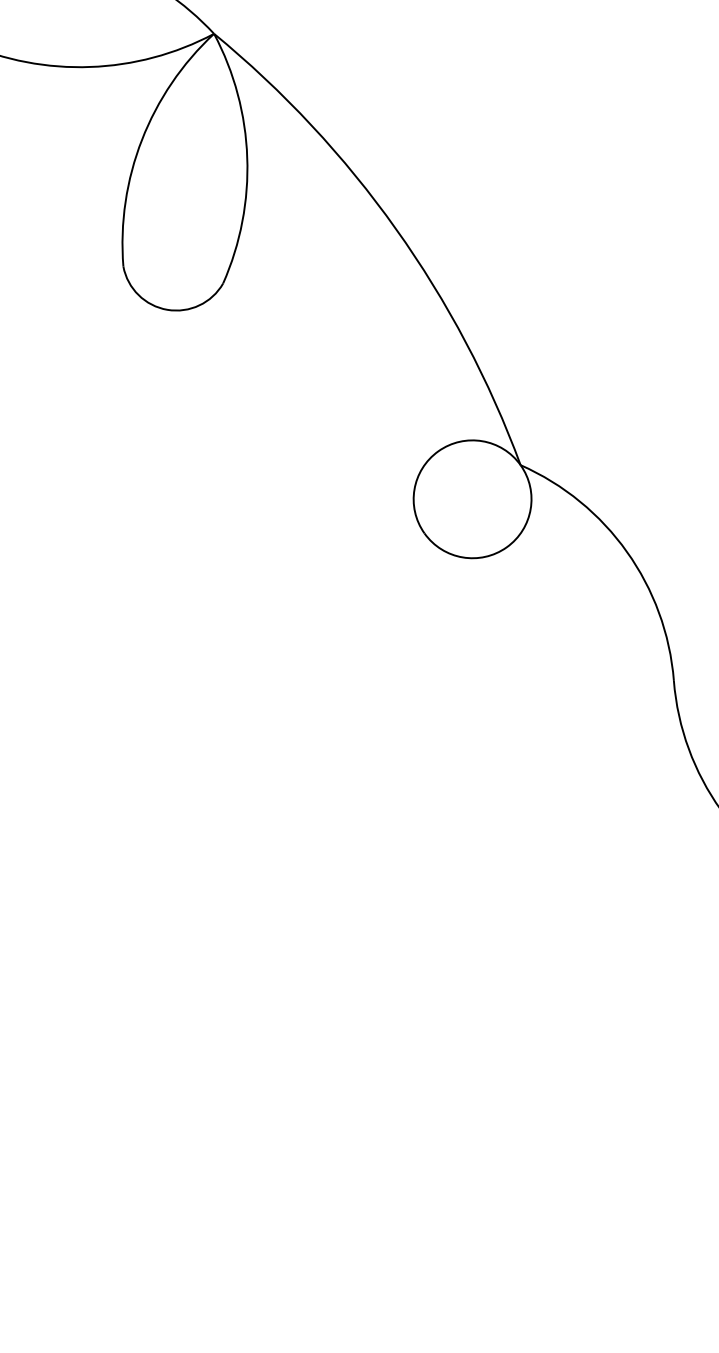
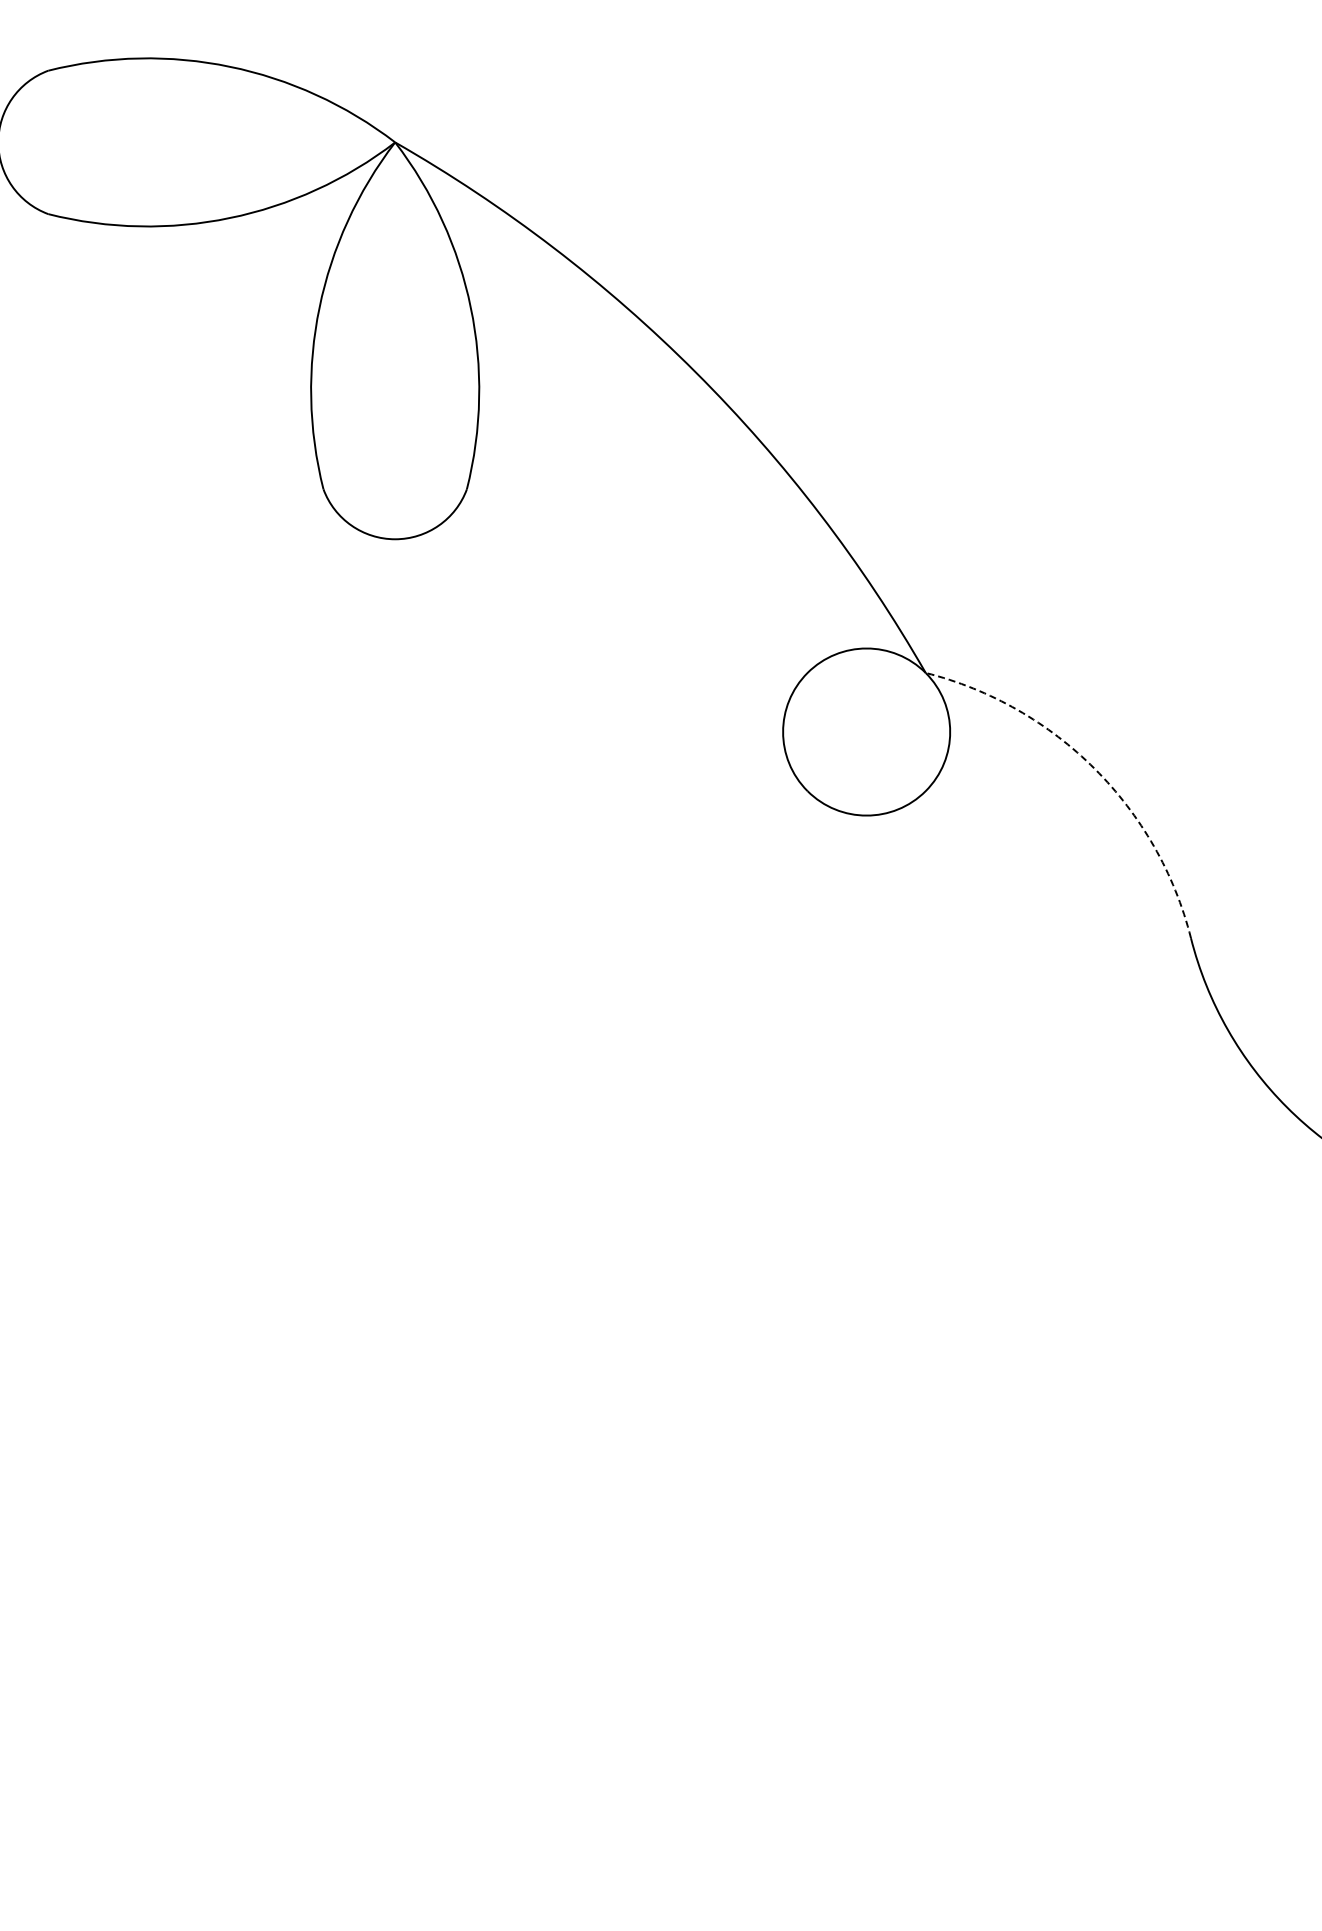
arc: (626, 552) -> (1094, 769), solid -> dashed

